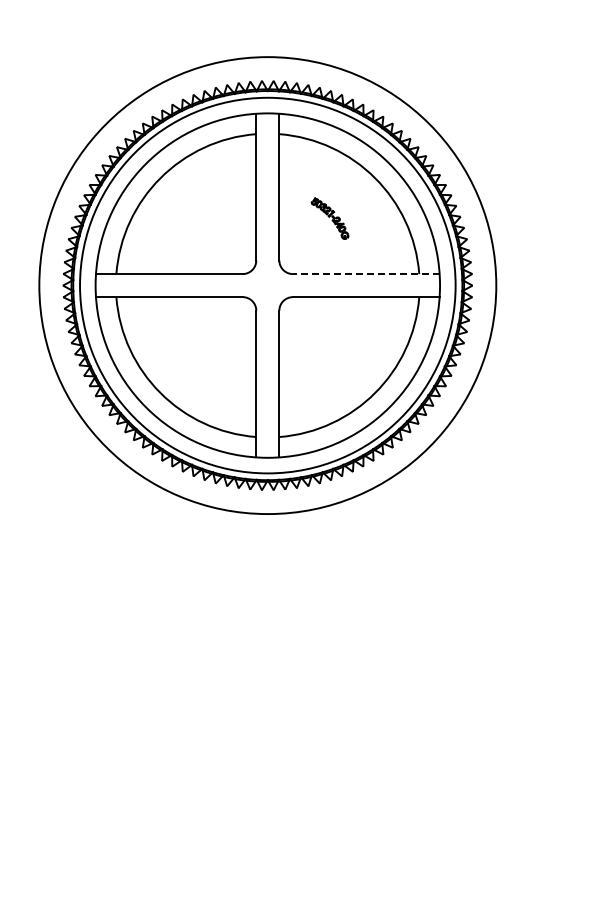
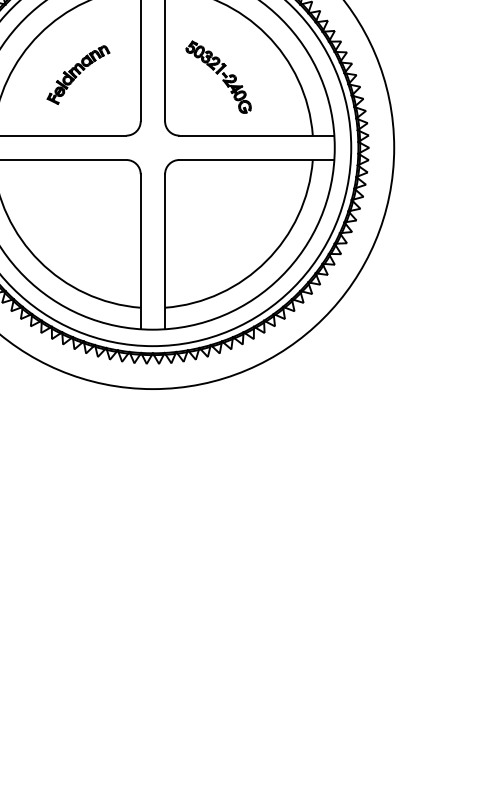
part: (197, 216) -> (78, 74), added
part: (329, 218) -> (218, 76), size x1.67
line: (365, 274) -> (256, 136), dashed -> solid

